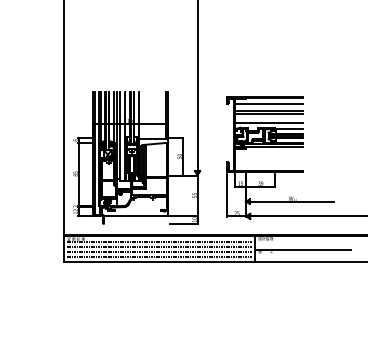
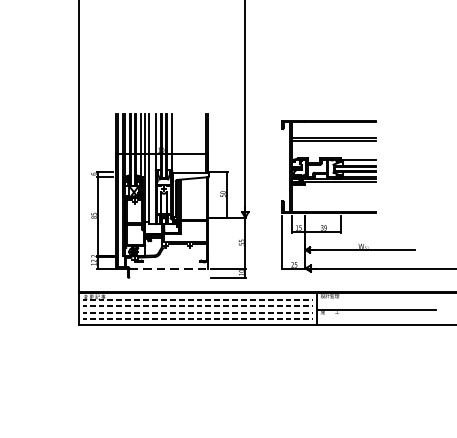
line: (268, 104) -> (333, 129), removed
line: (268, 123) -> (333, 153), removed
line: (136, 216) -> (169, 268), solid -> dashed

